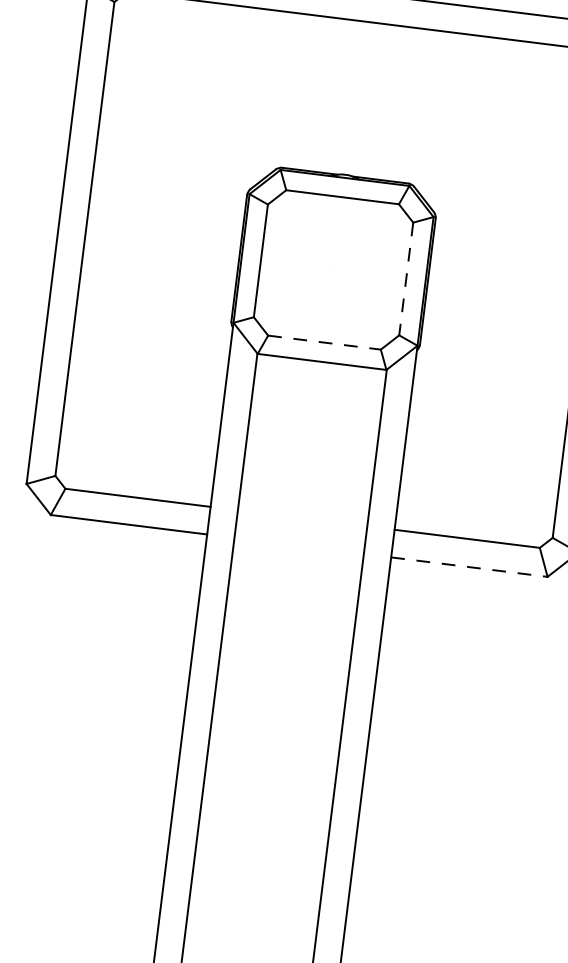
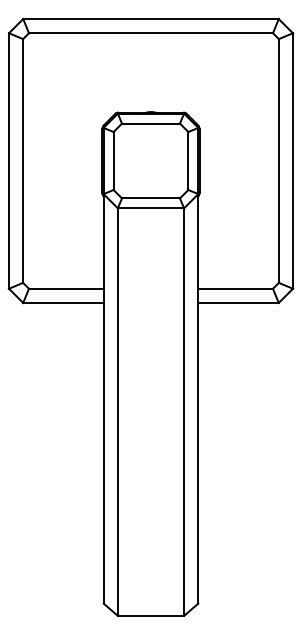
line: (406, 279) -> (188, 161), dashed -> solid
line: (323, 342) -> (150, 198), dashed -> solid
line: (471, 566) -> (239, 302), dashed -> solid

